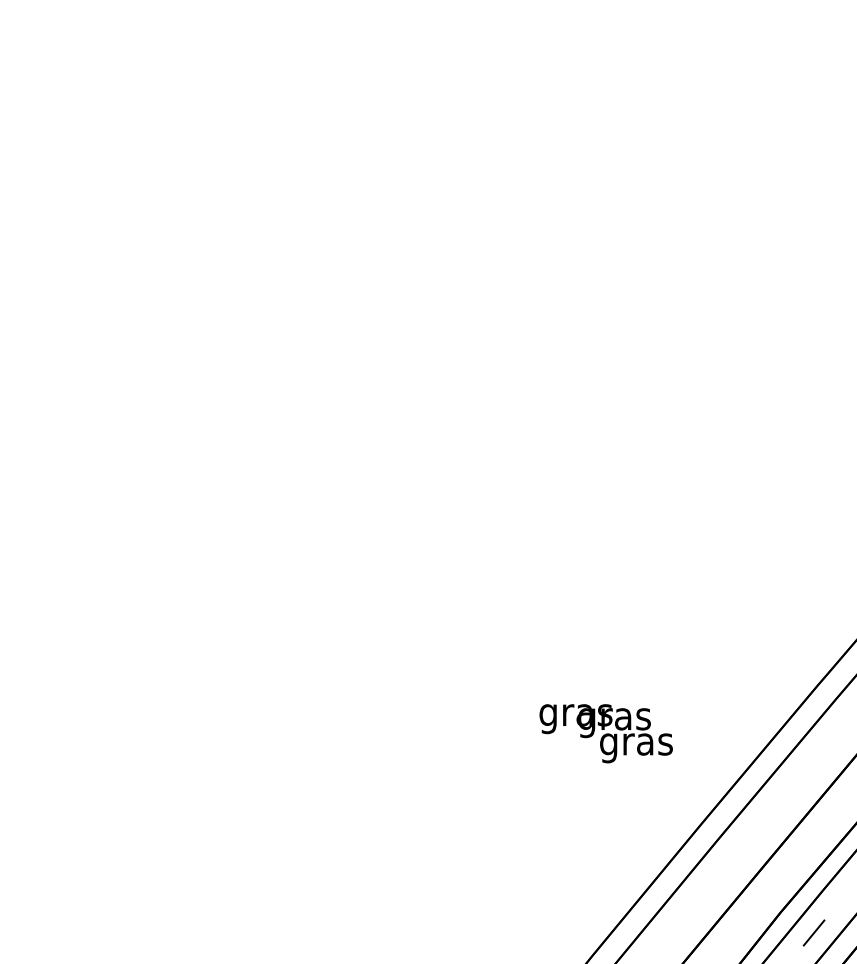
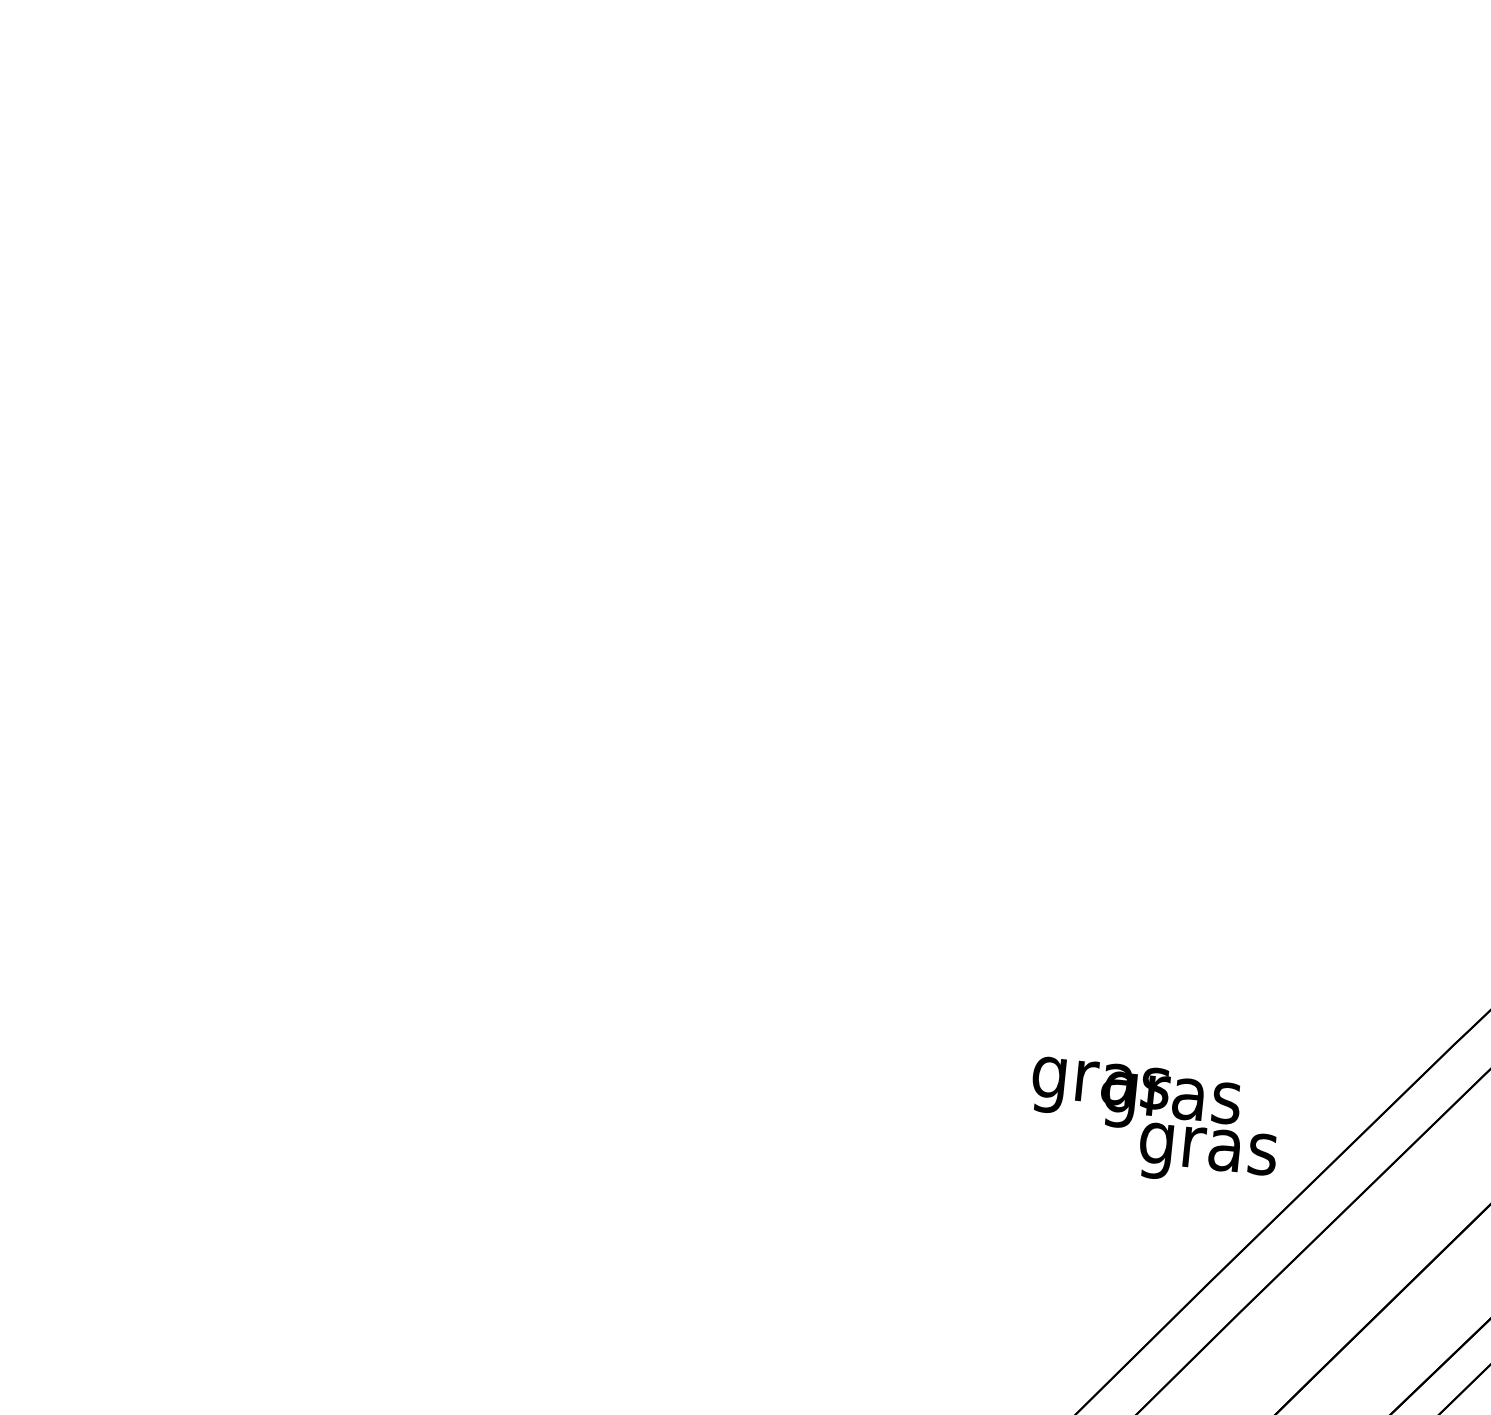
text: (605, 733) -> (1152, 1122), moved

